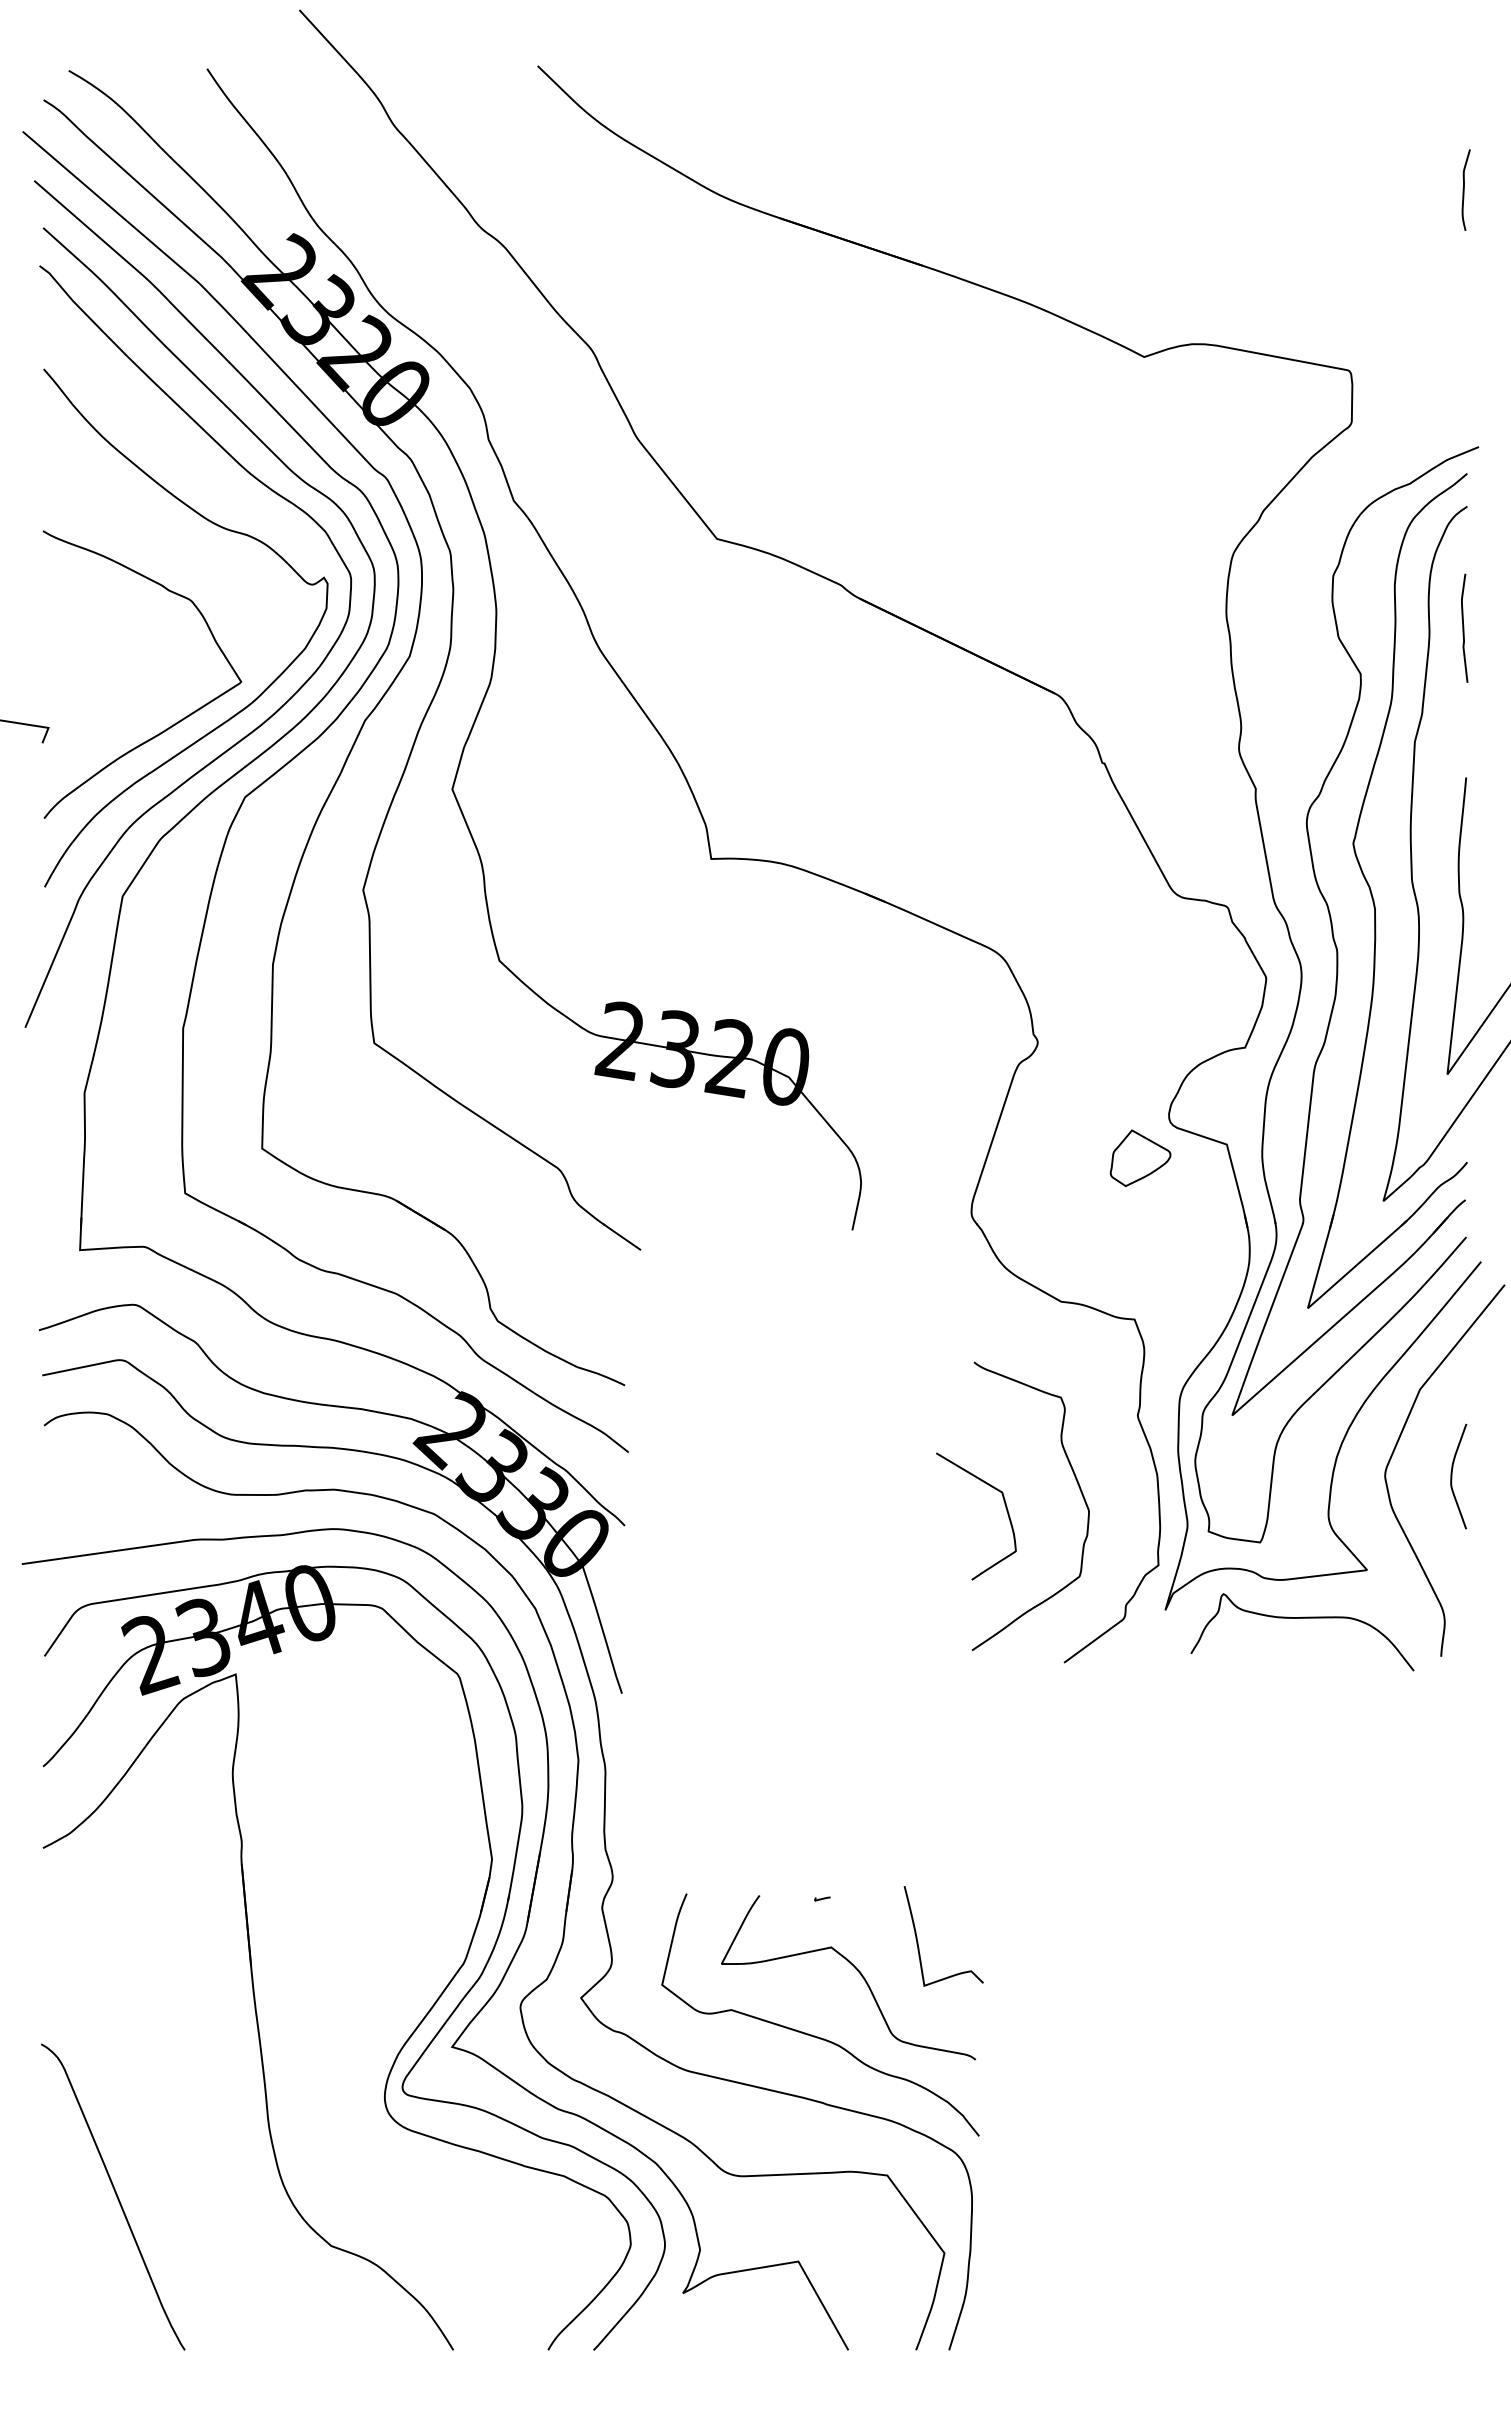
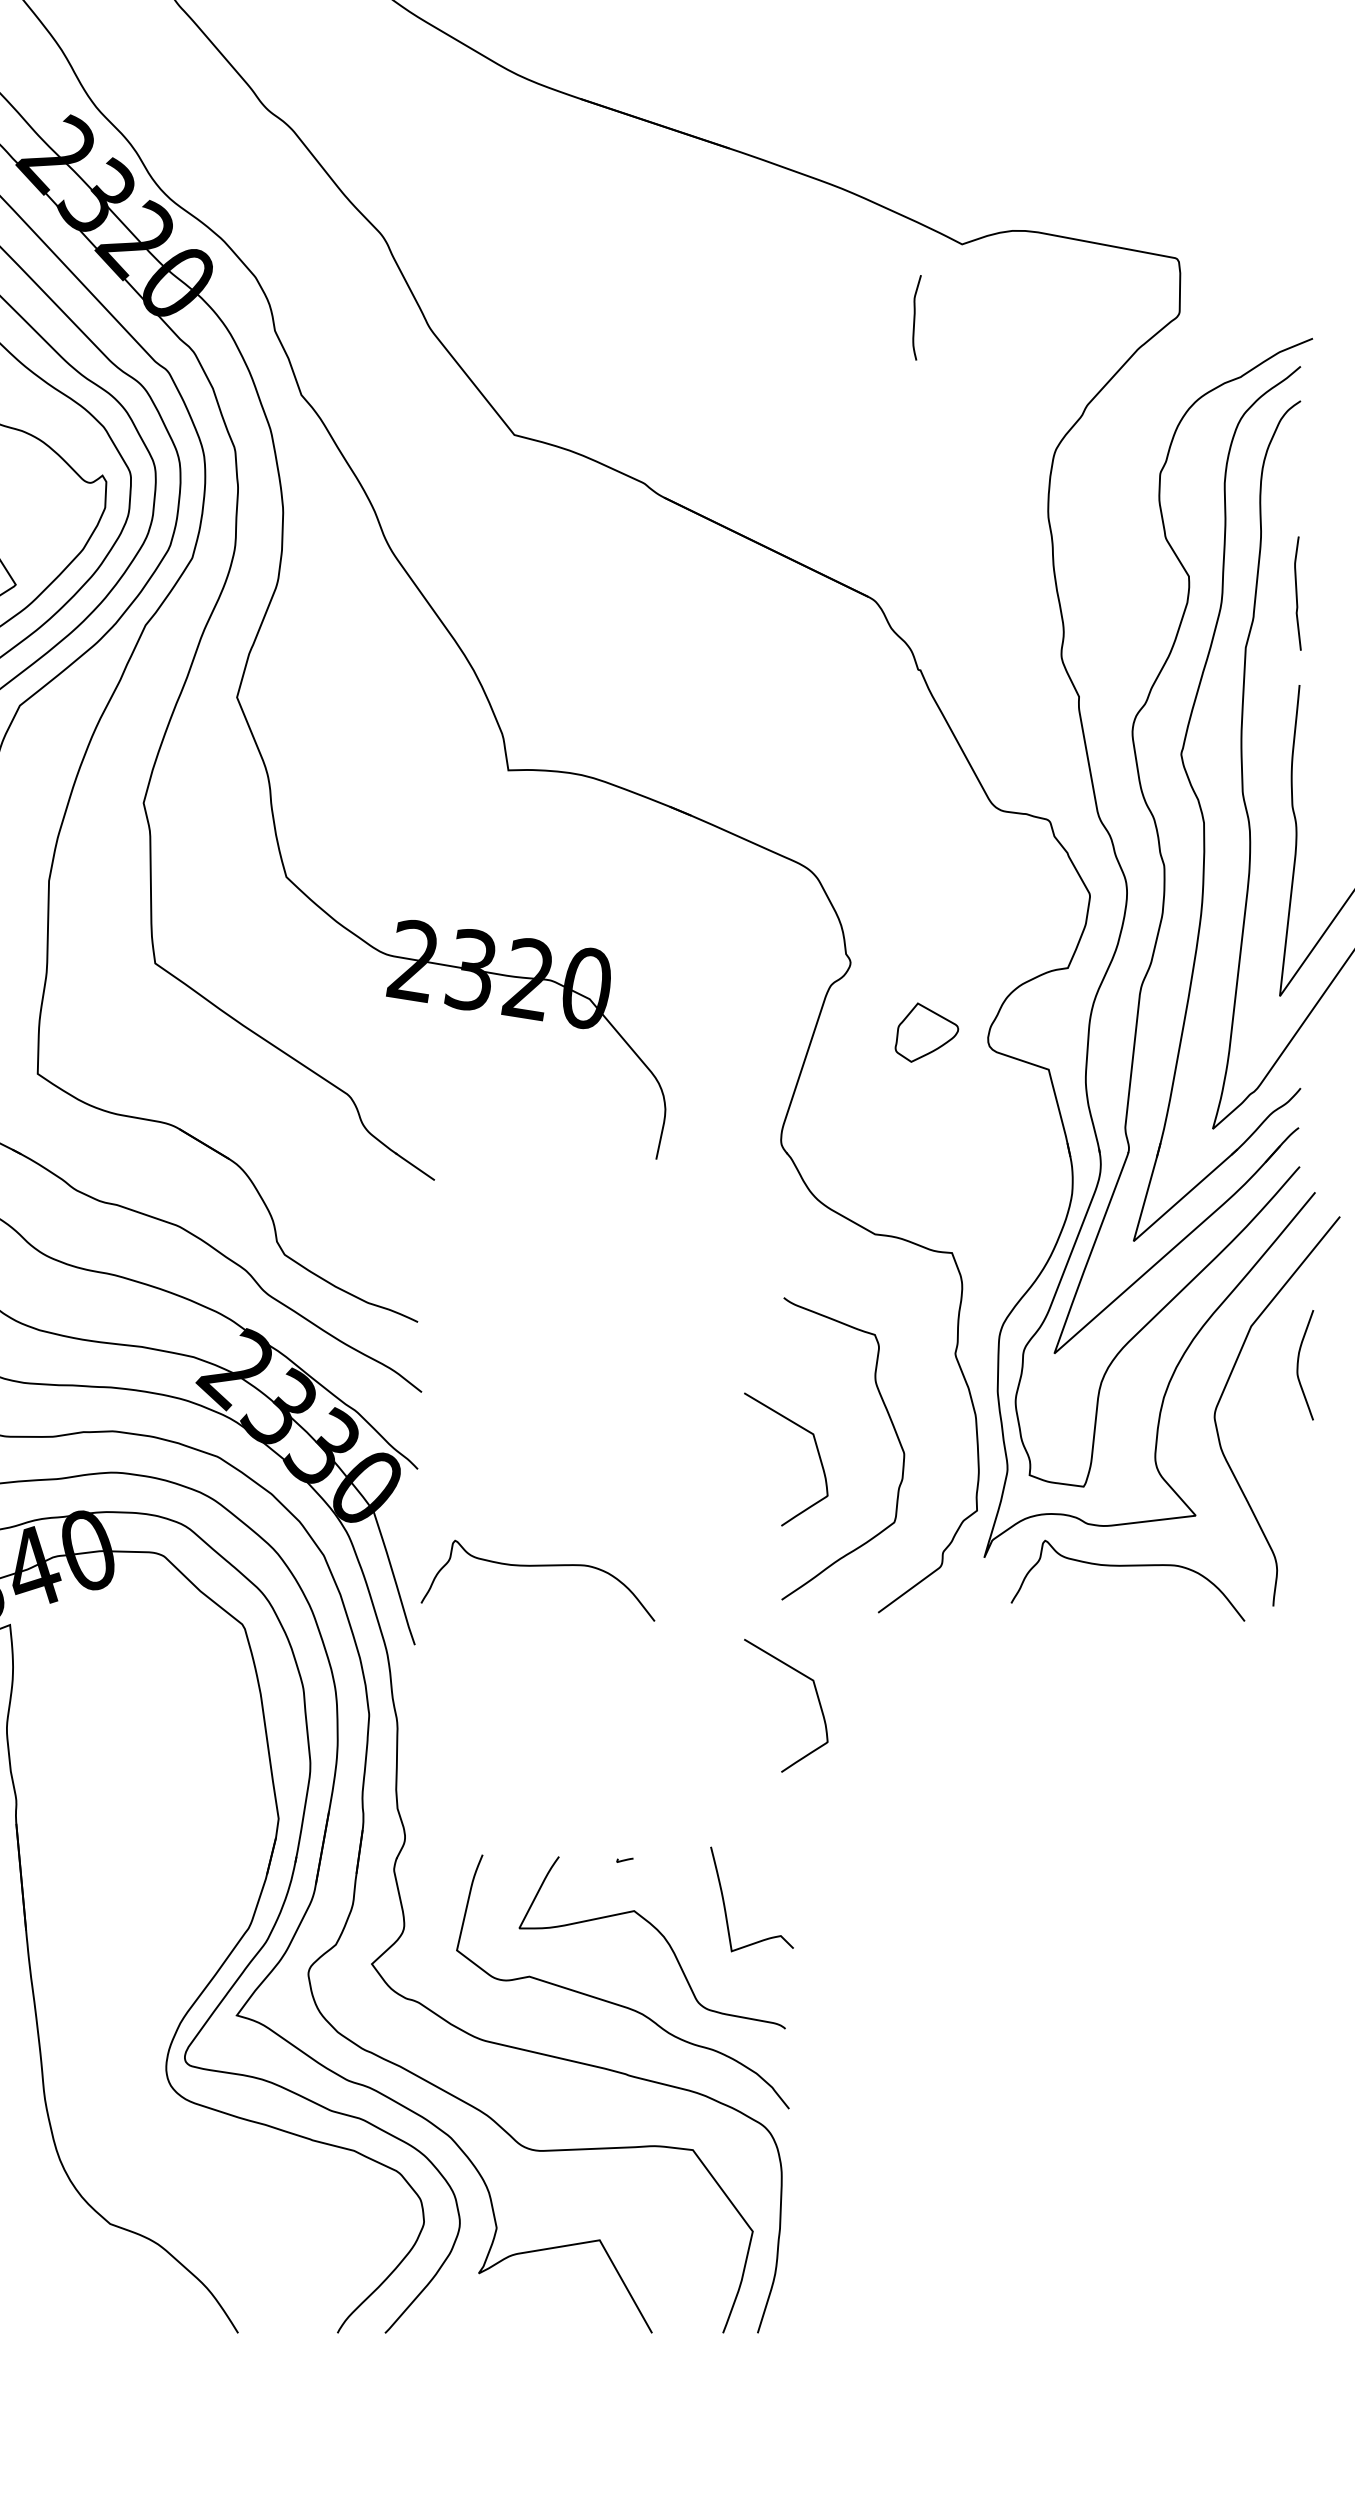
curve: (1464, 189) -> (915, 317), moved
curve: (1464, 627) -> (1297, 592), moved
part: (1140, 1157) -> (926, 1031), moved
curve: (1452, 1476) -> (1298, 1365), moved
curve: (739, 1618) -> (537, 1566), added
curve: (1005, 1743) -> (816, 1697), added

